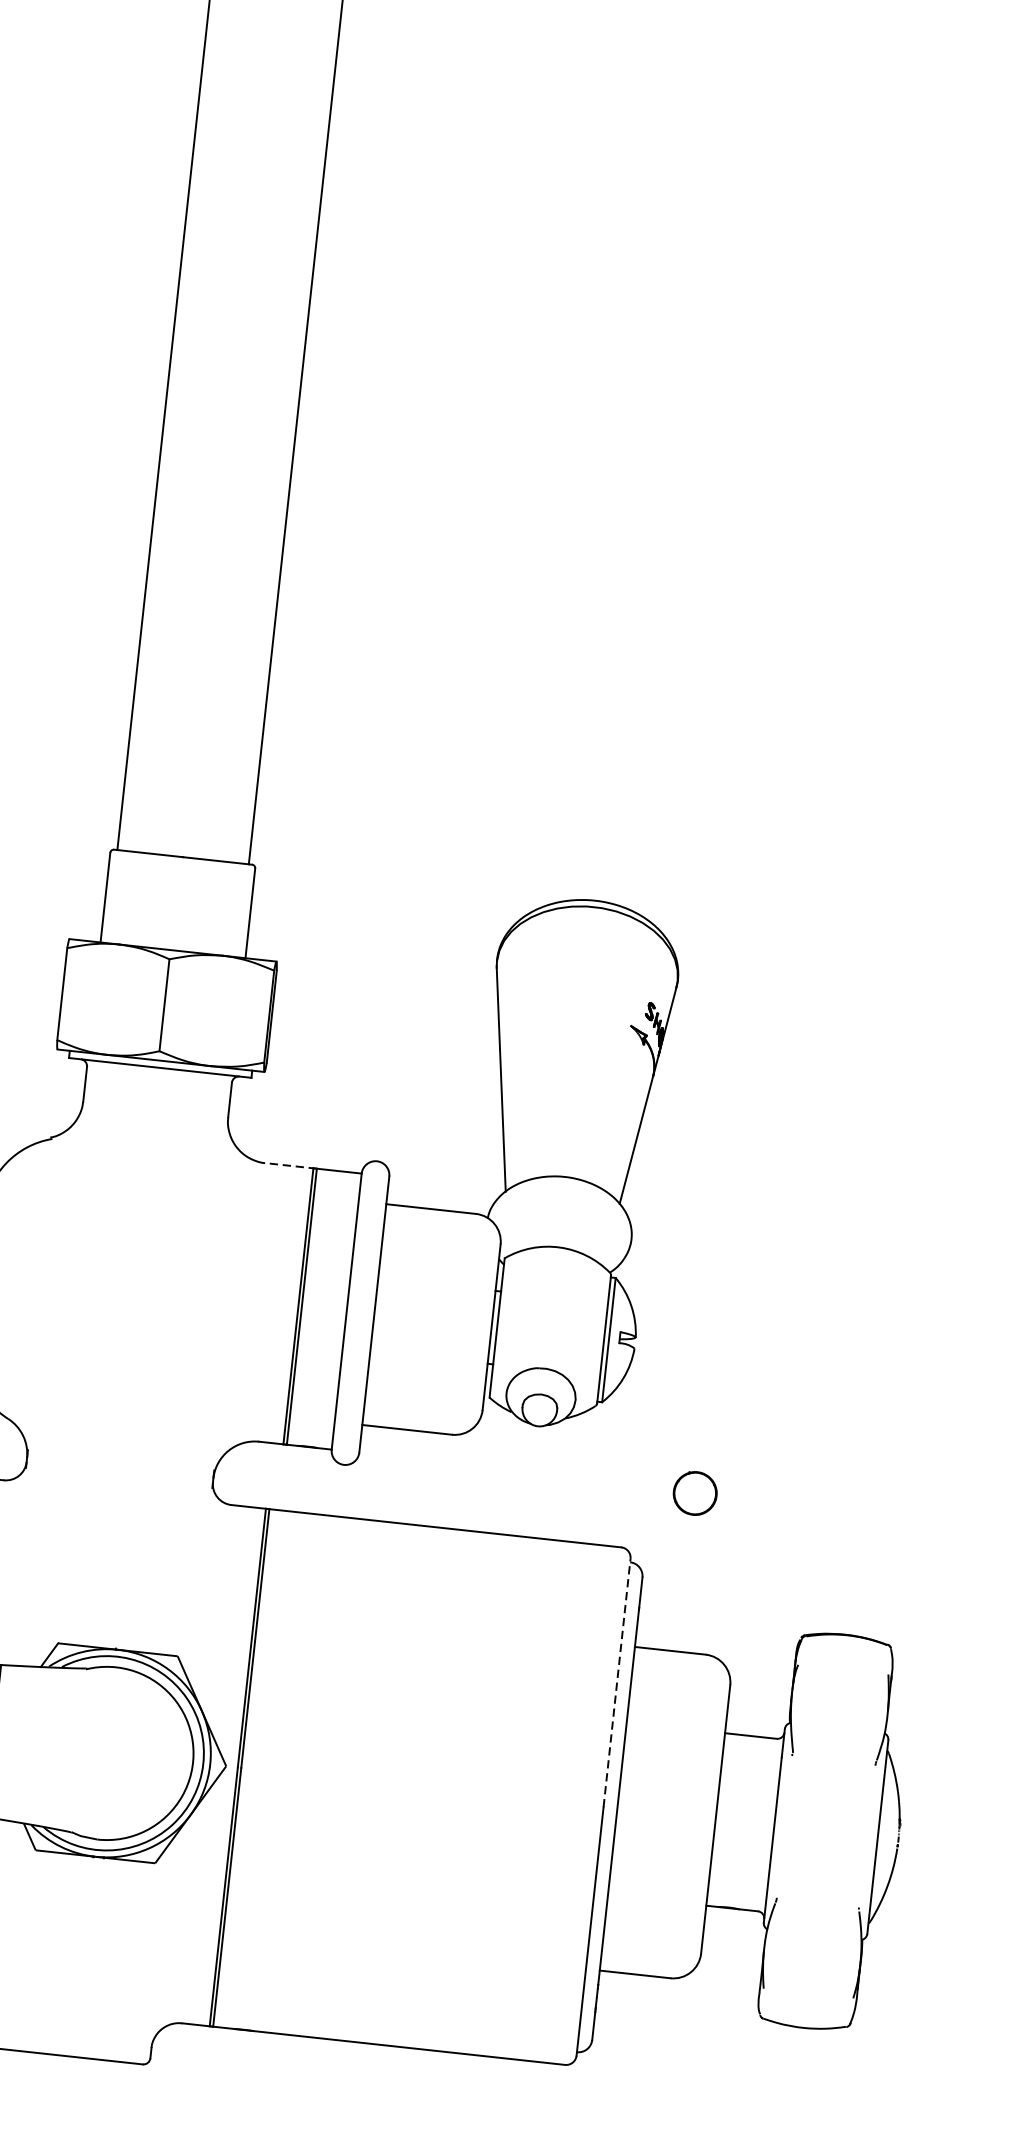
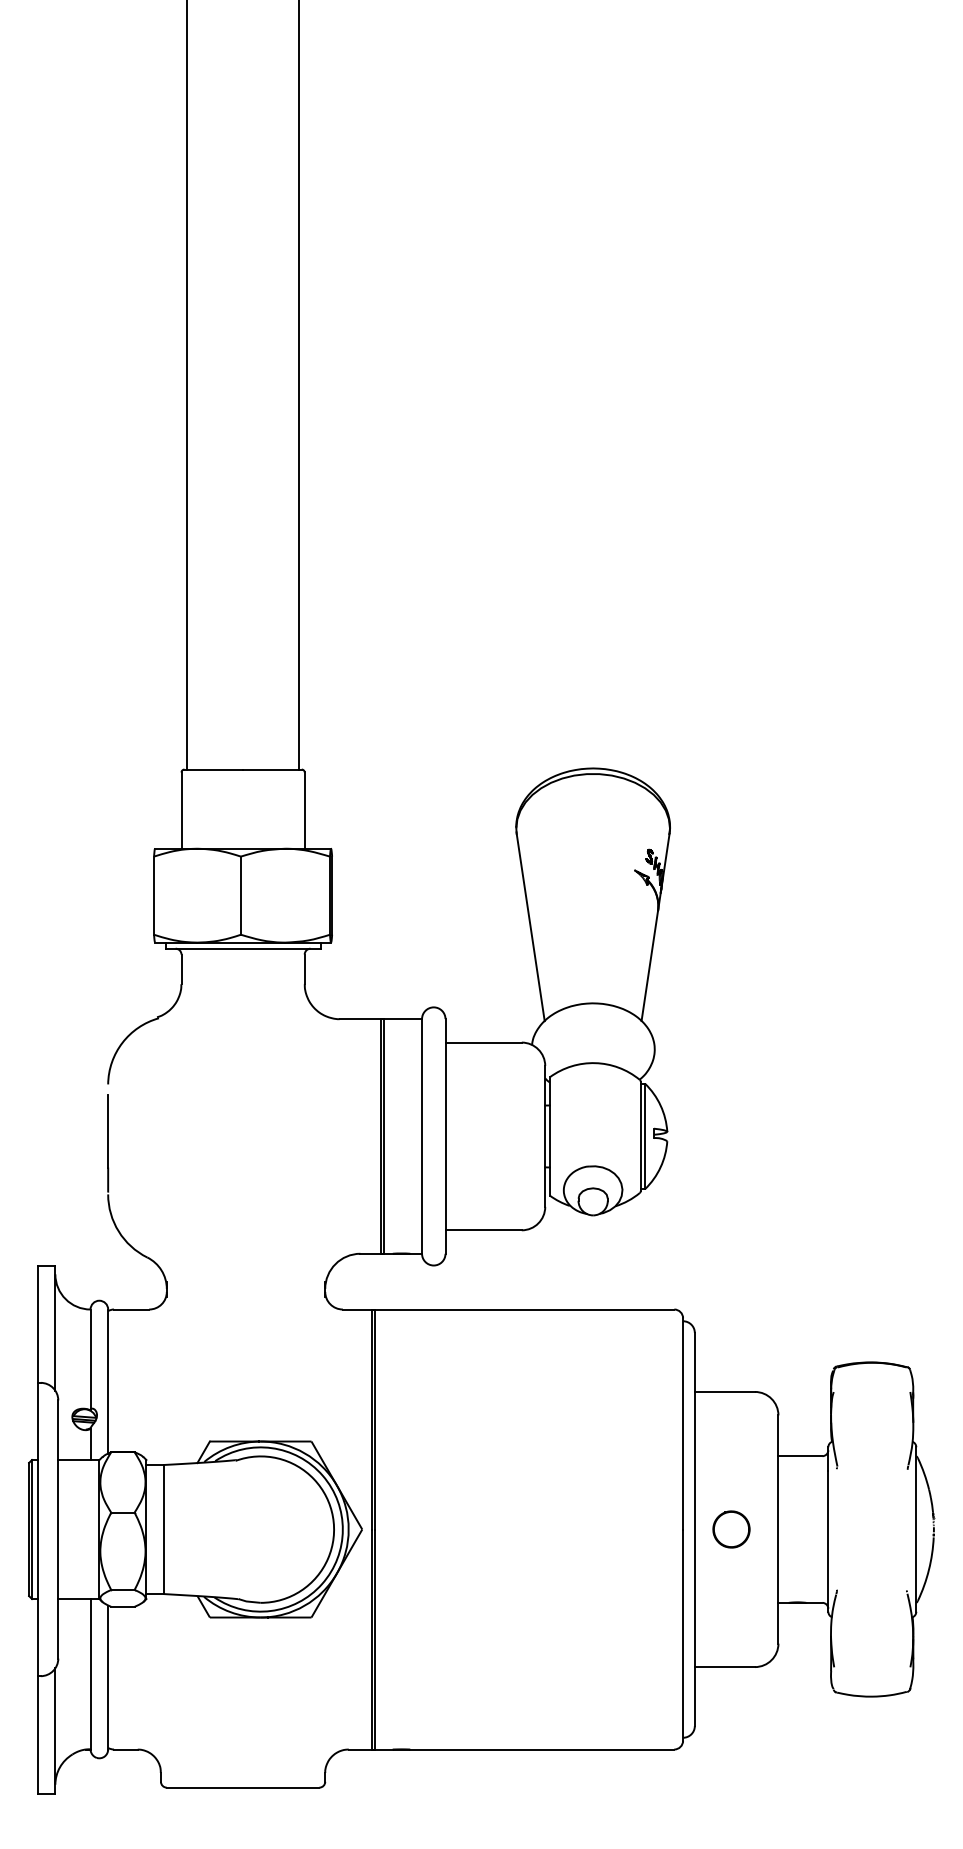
line: (290, 1166) -> (361, 1019), dashed -> solid
part: (695, 1493) -> (731, 1529), moved
line: (617, 1682) -> (683, 1423), dashed -> solid

